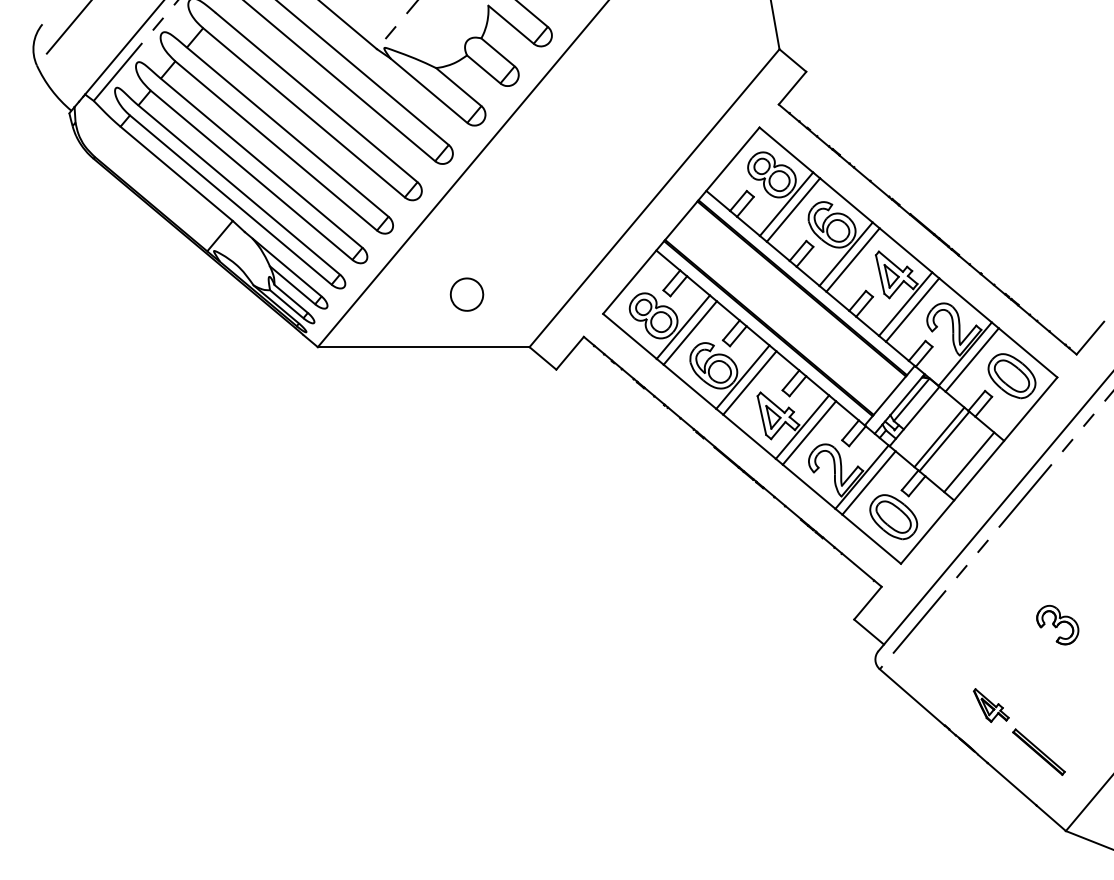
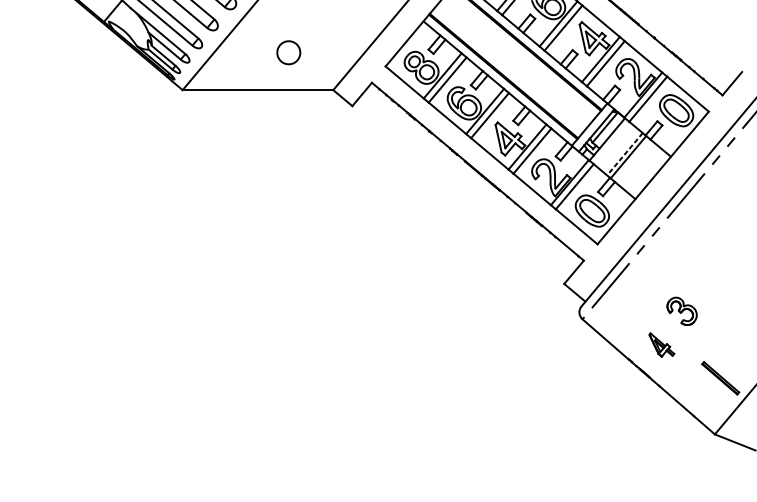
line: (939, 437) -> (624, 154), solid -> dashed
line: (969, 462) -> (646, 172), removed
part: (1057, 625) -> (681, 311), moved
part: (1038, 751) -> (720, 377), moved

